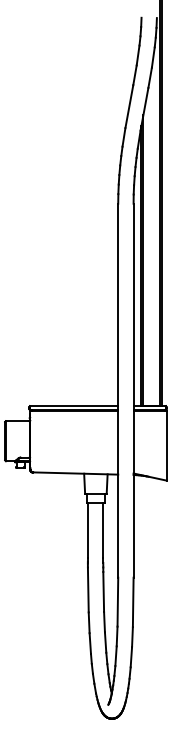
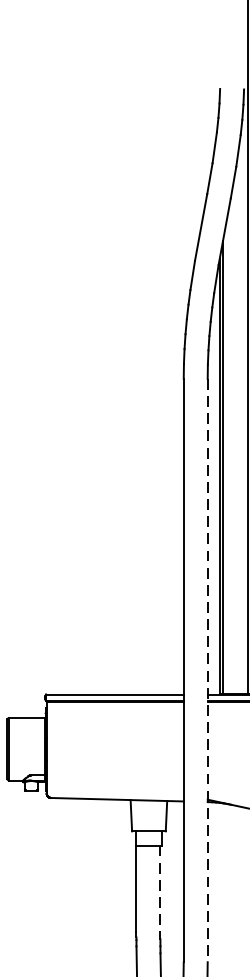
line: (133, 390) -> (207, 670), solid -> dashed
line: (103, 530) -> (160, 888), solid -> dashed

